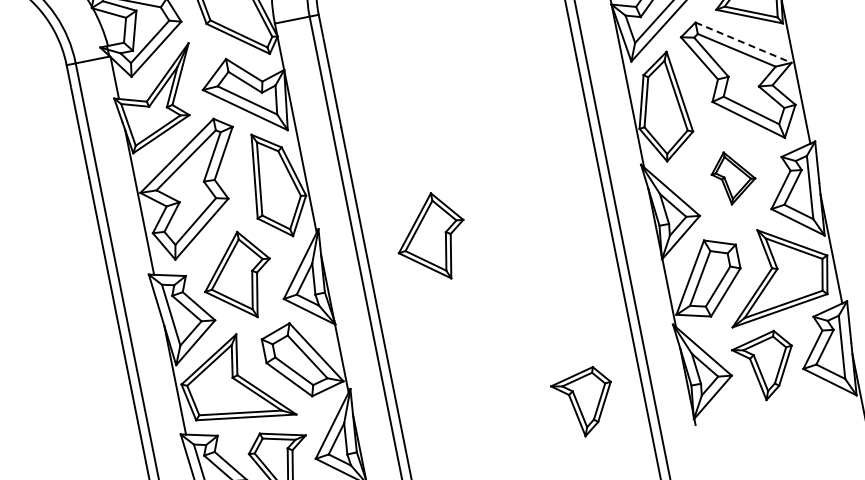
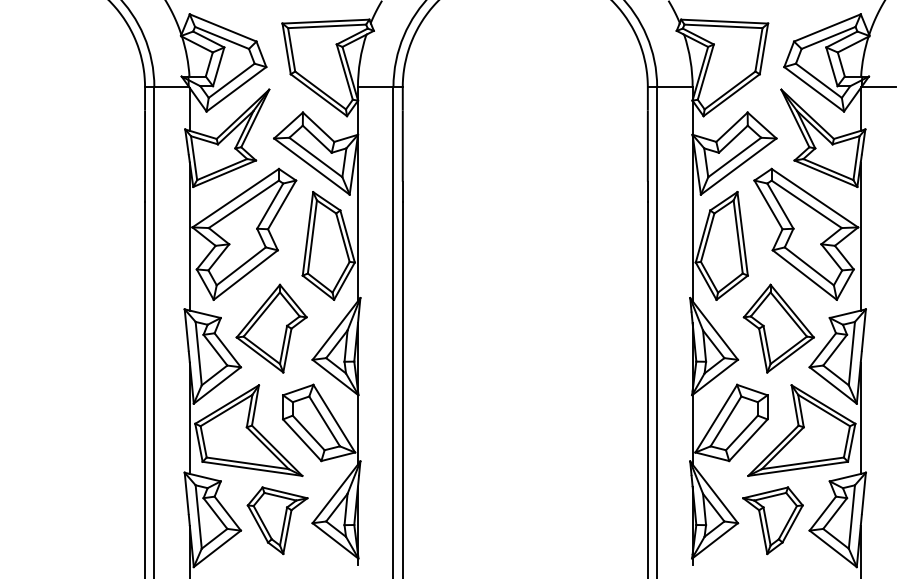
line: (744, 42) -> (815, 198), dashed -> solid
part: (733, 177) -> (778, 328), size x1.67
part: (431, 237) -> (469, 328), removed
part: (584, 402) -> (587, 520), removed

